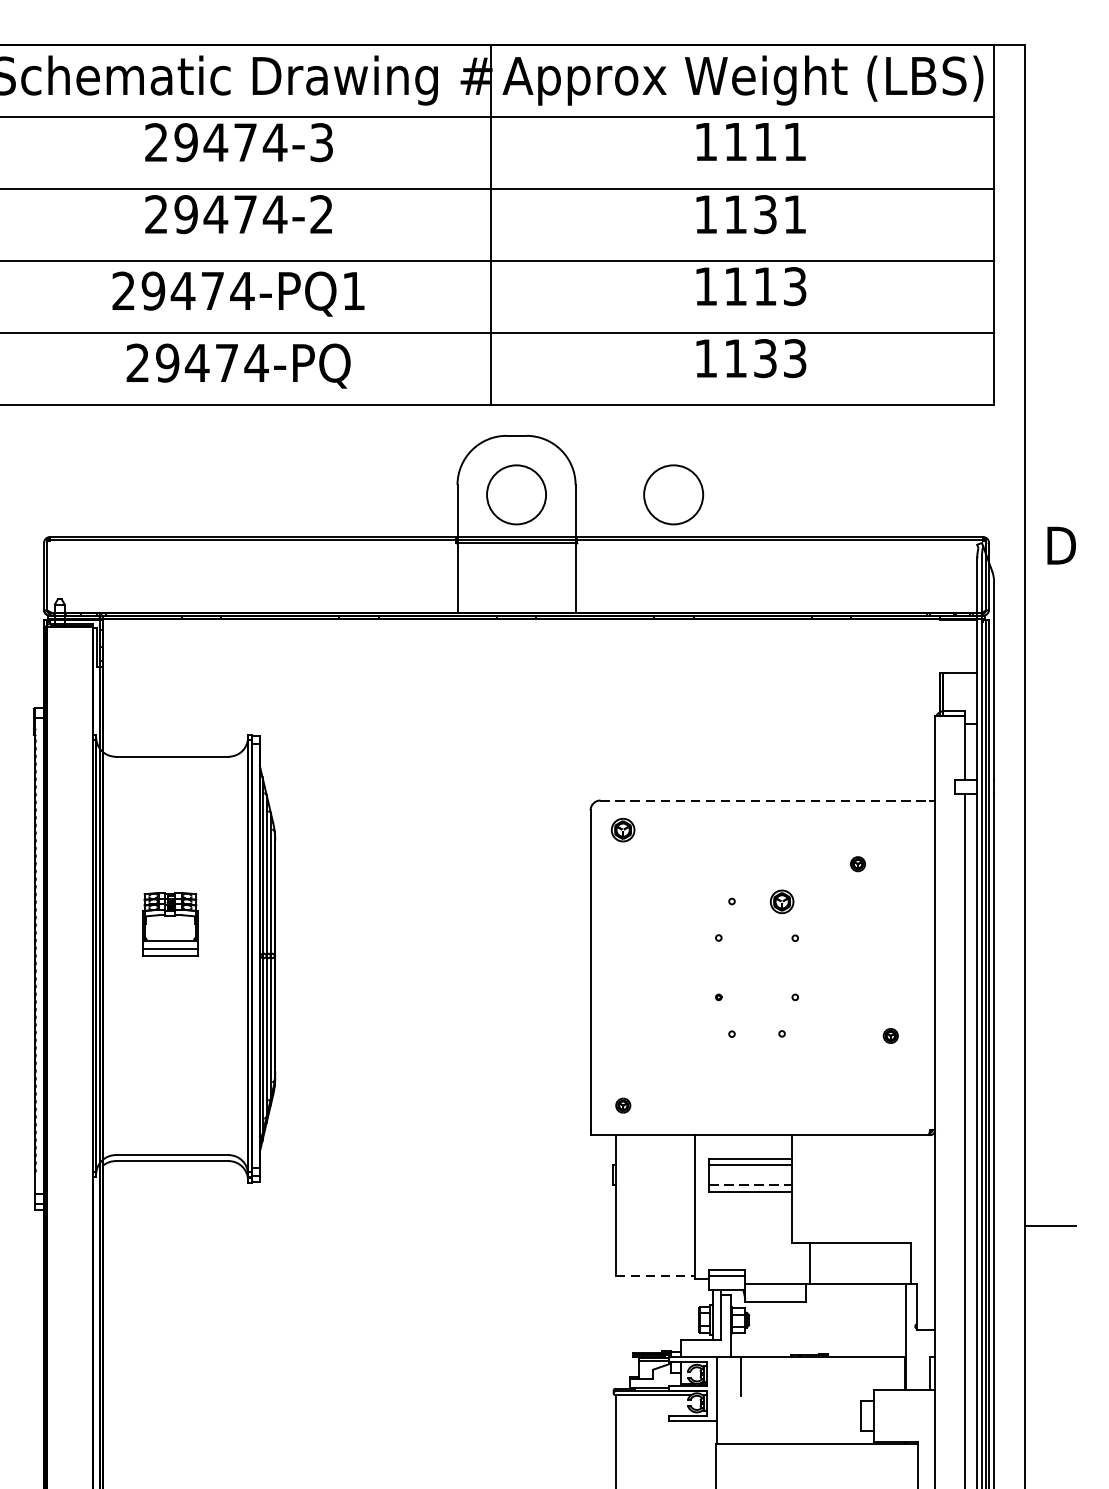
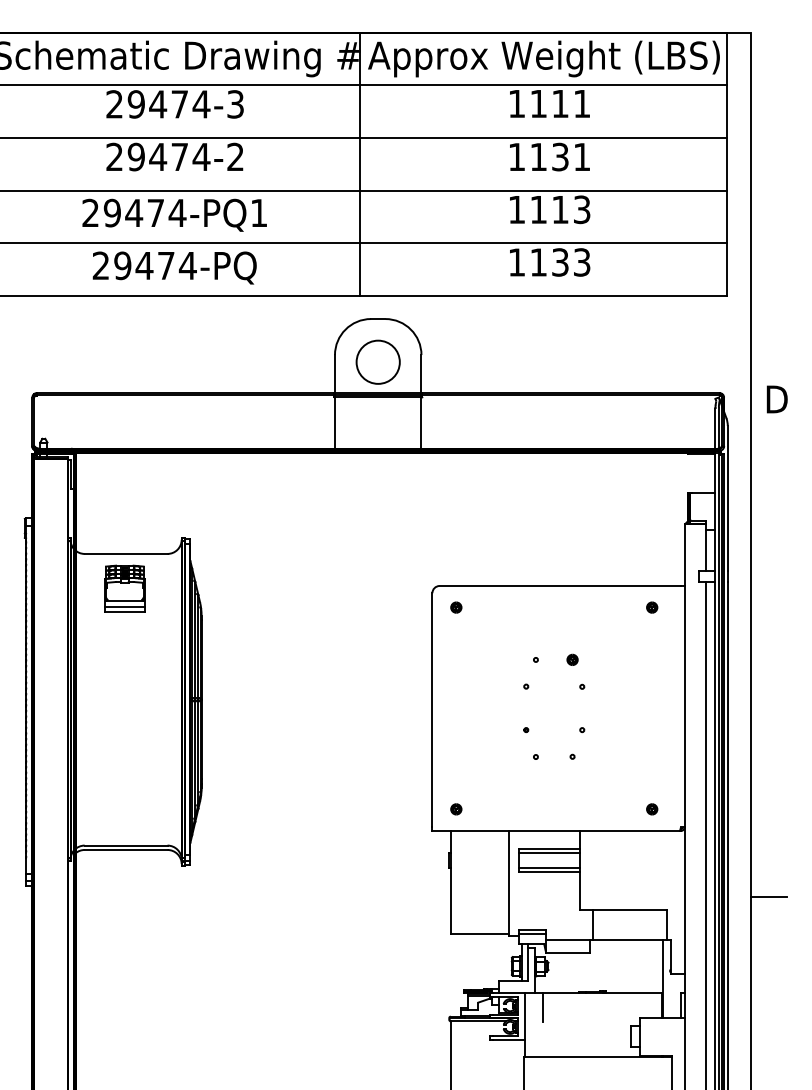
circle: (672, 493) -> (492, 361), removed
line: (765, 801) -> (560, 586), dashed -> solid
part: (623, 829) -> (456, 607), size x0.62
part: (858, 864) -> (652, 607), moved
part: (781, 900) -> (572, 659), size x0.62
part: (169, 924) -> (124, 588), moved
part: (891, 1036) -> (652, 809), moved
line: (750, 1185) -> (549, 867), dashed -> solid
line: (656, 1276) -> (480, 934), dashed -> solid

